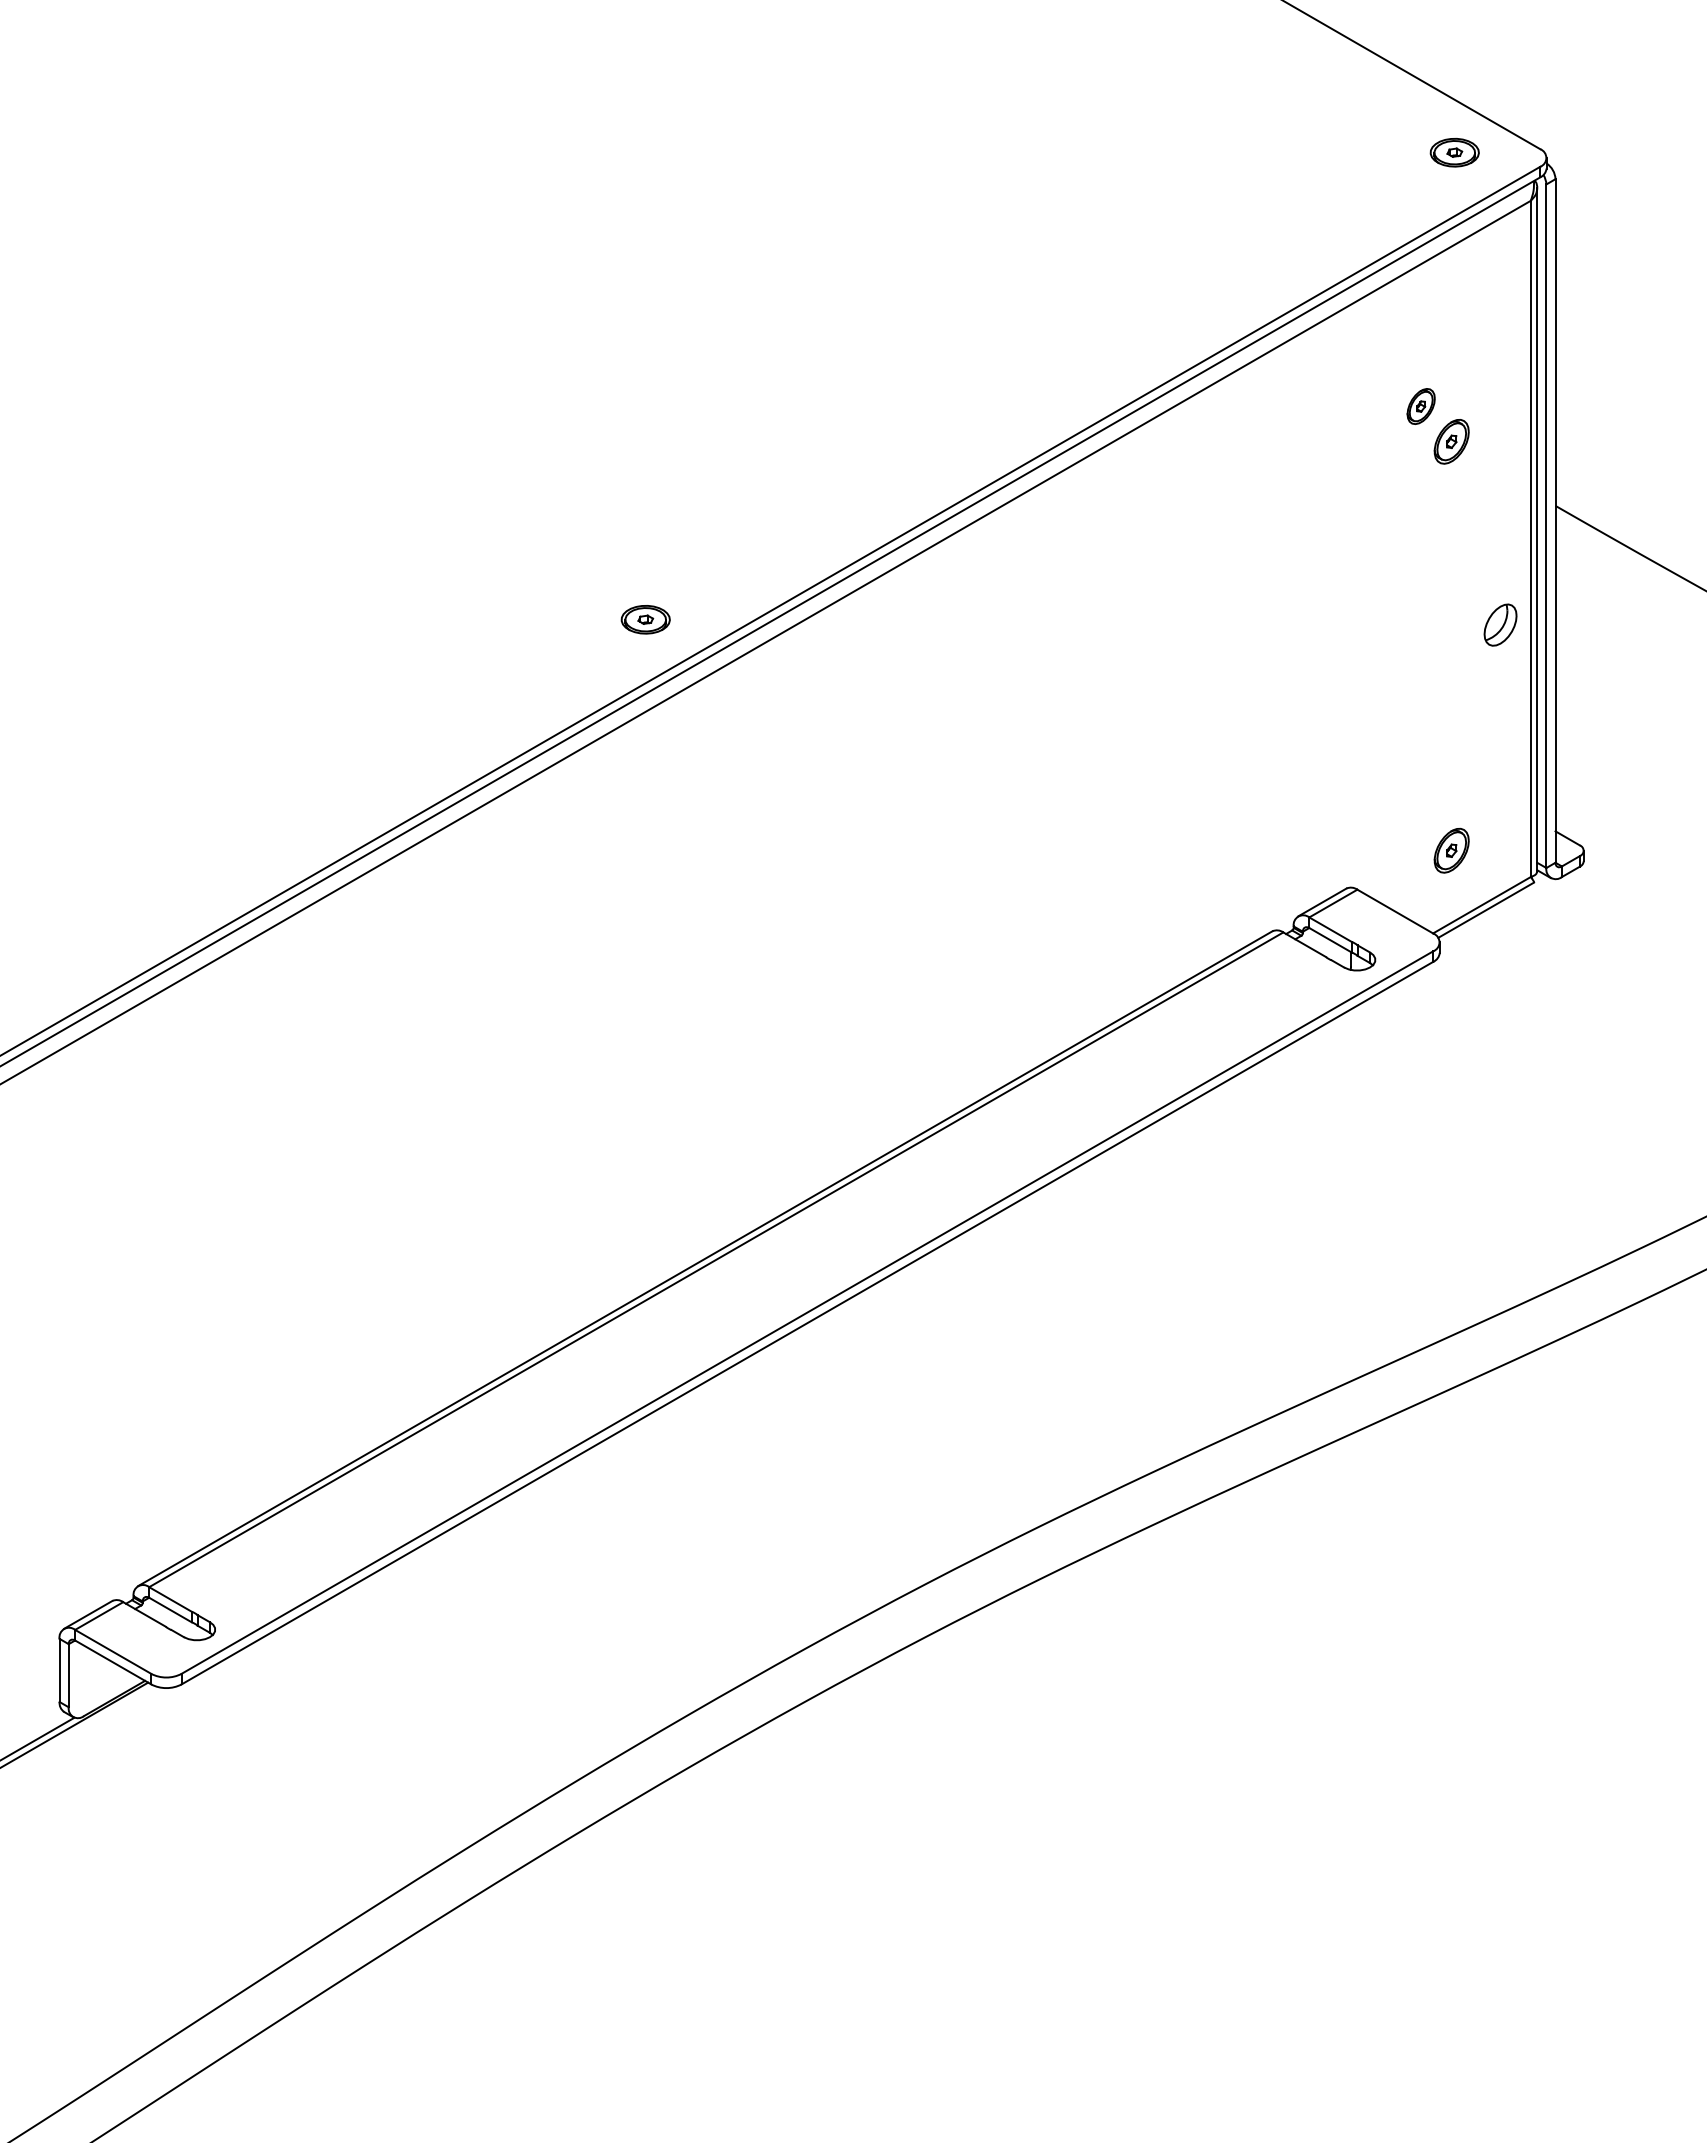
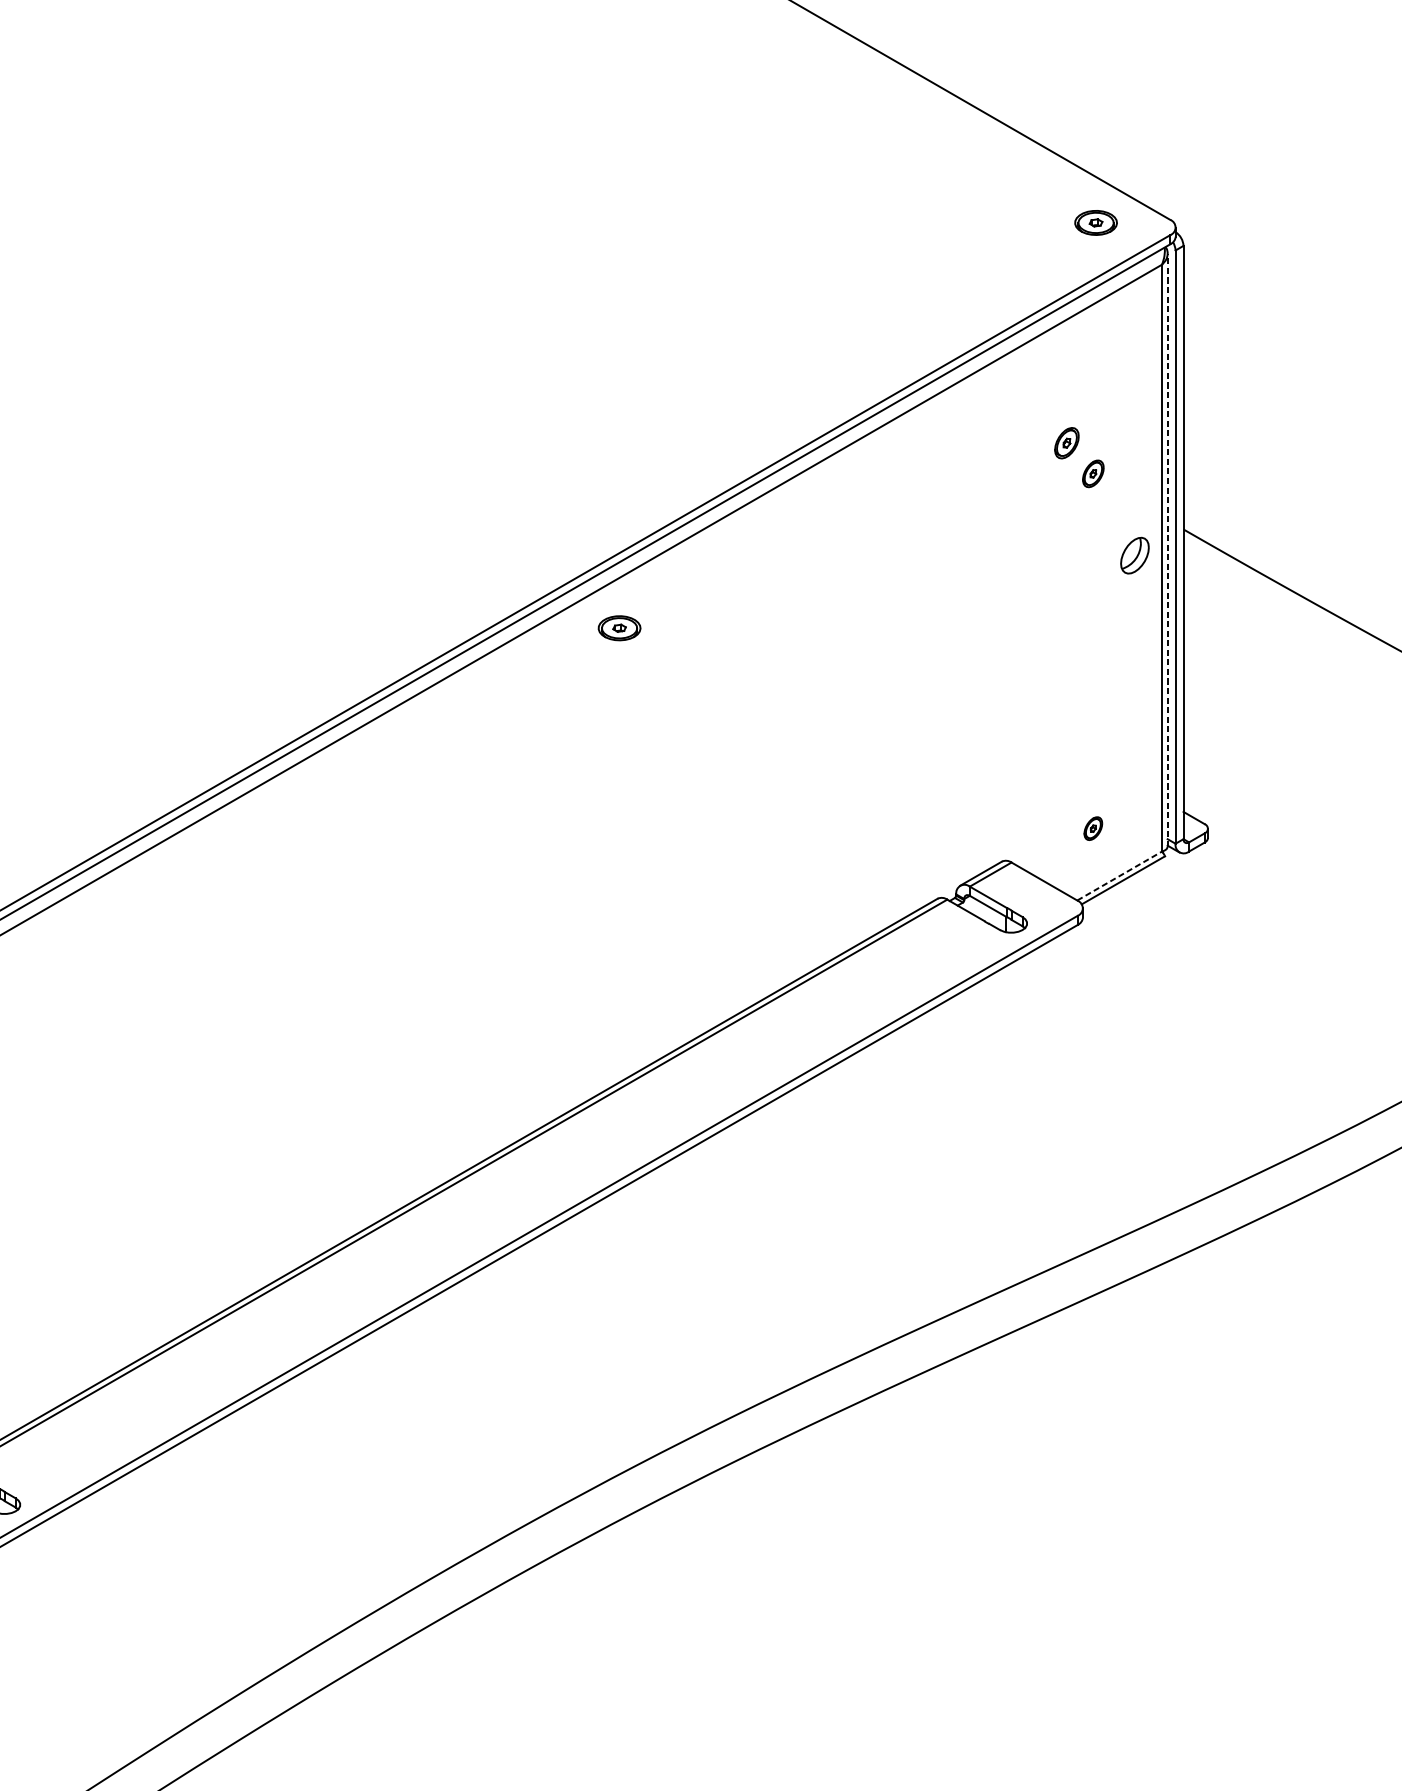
part: (1451, 441) -> (1093, 473), size x0.7
line: (1537, 529) -> (1167, 549), solid -> dashed
part: (645, 619) -> (619, 628), moved
part: (1500, 624) -> (1134, 555), moved
part: (1451, 850) -> (1093, 828), size x0.6
line: (1482, 904) -> (1120, 875), solid -> dashed

